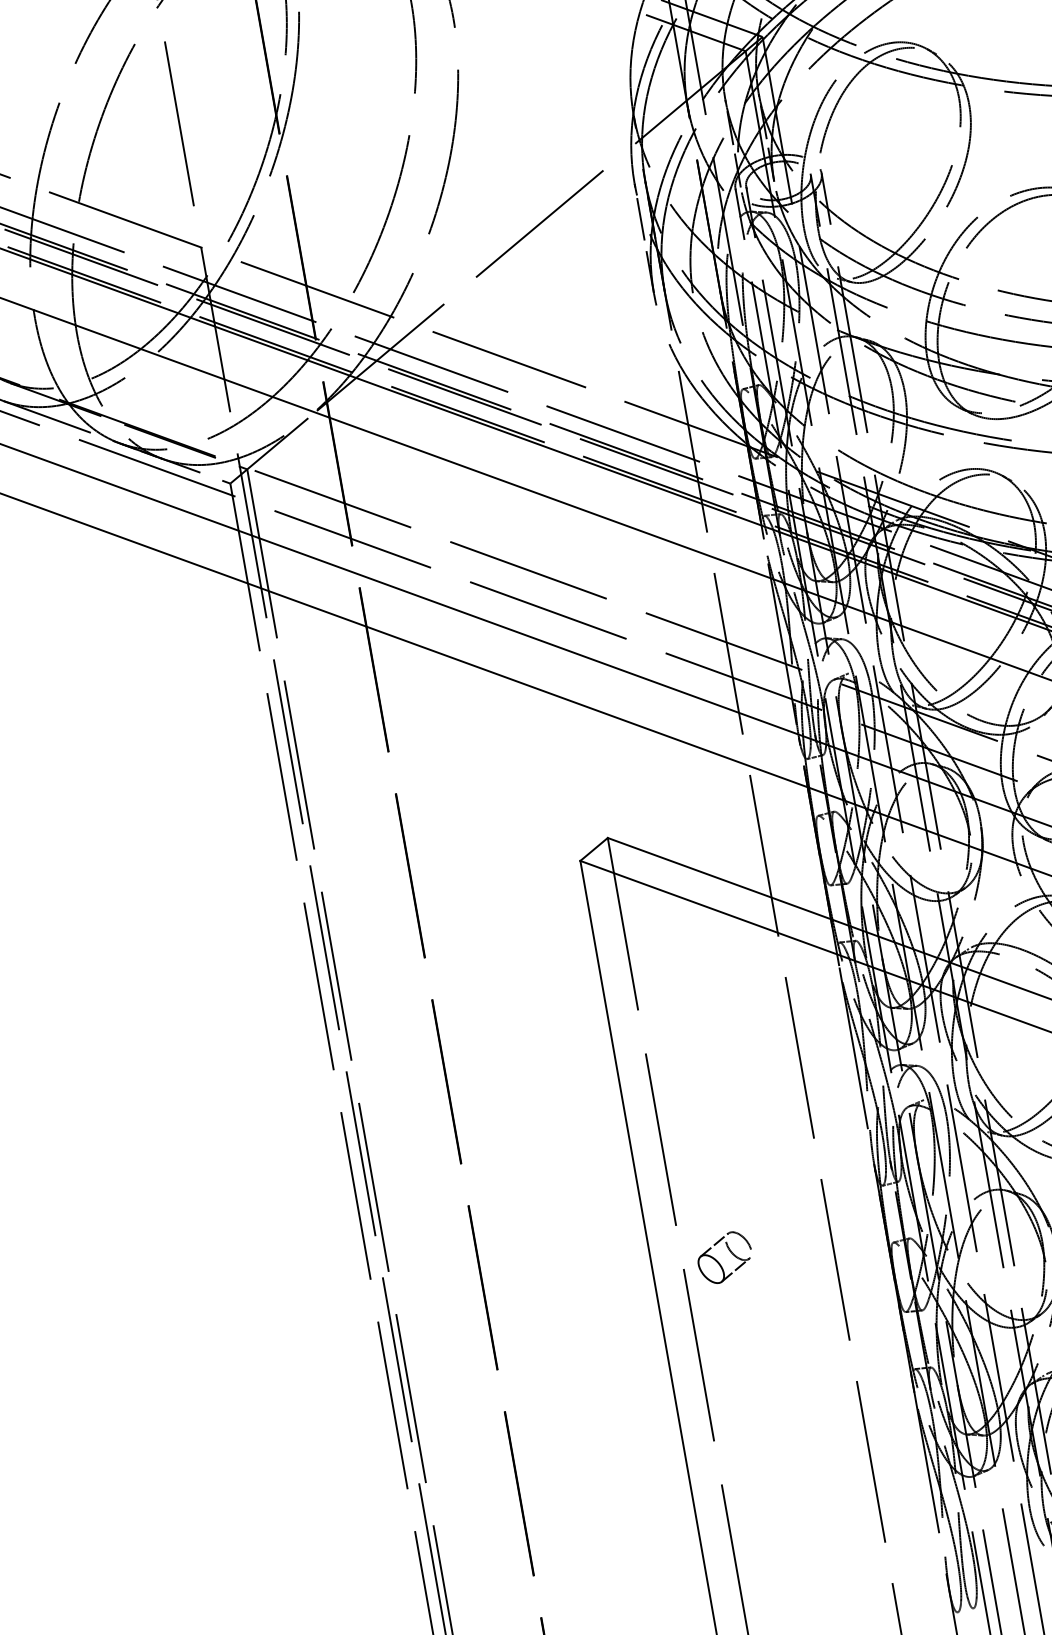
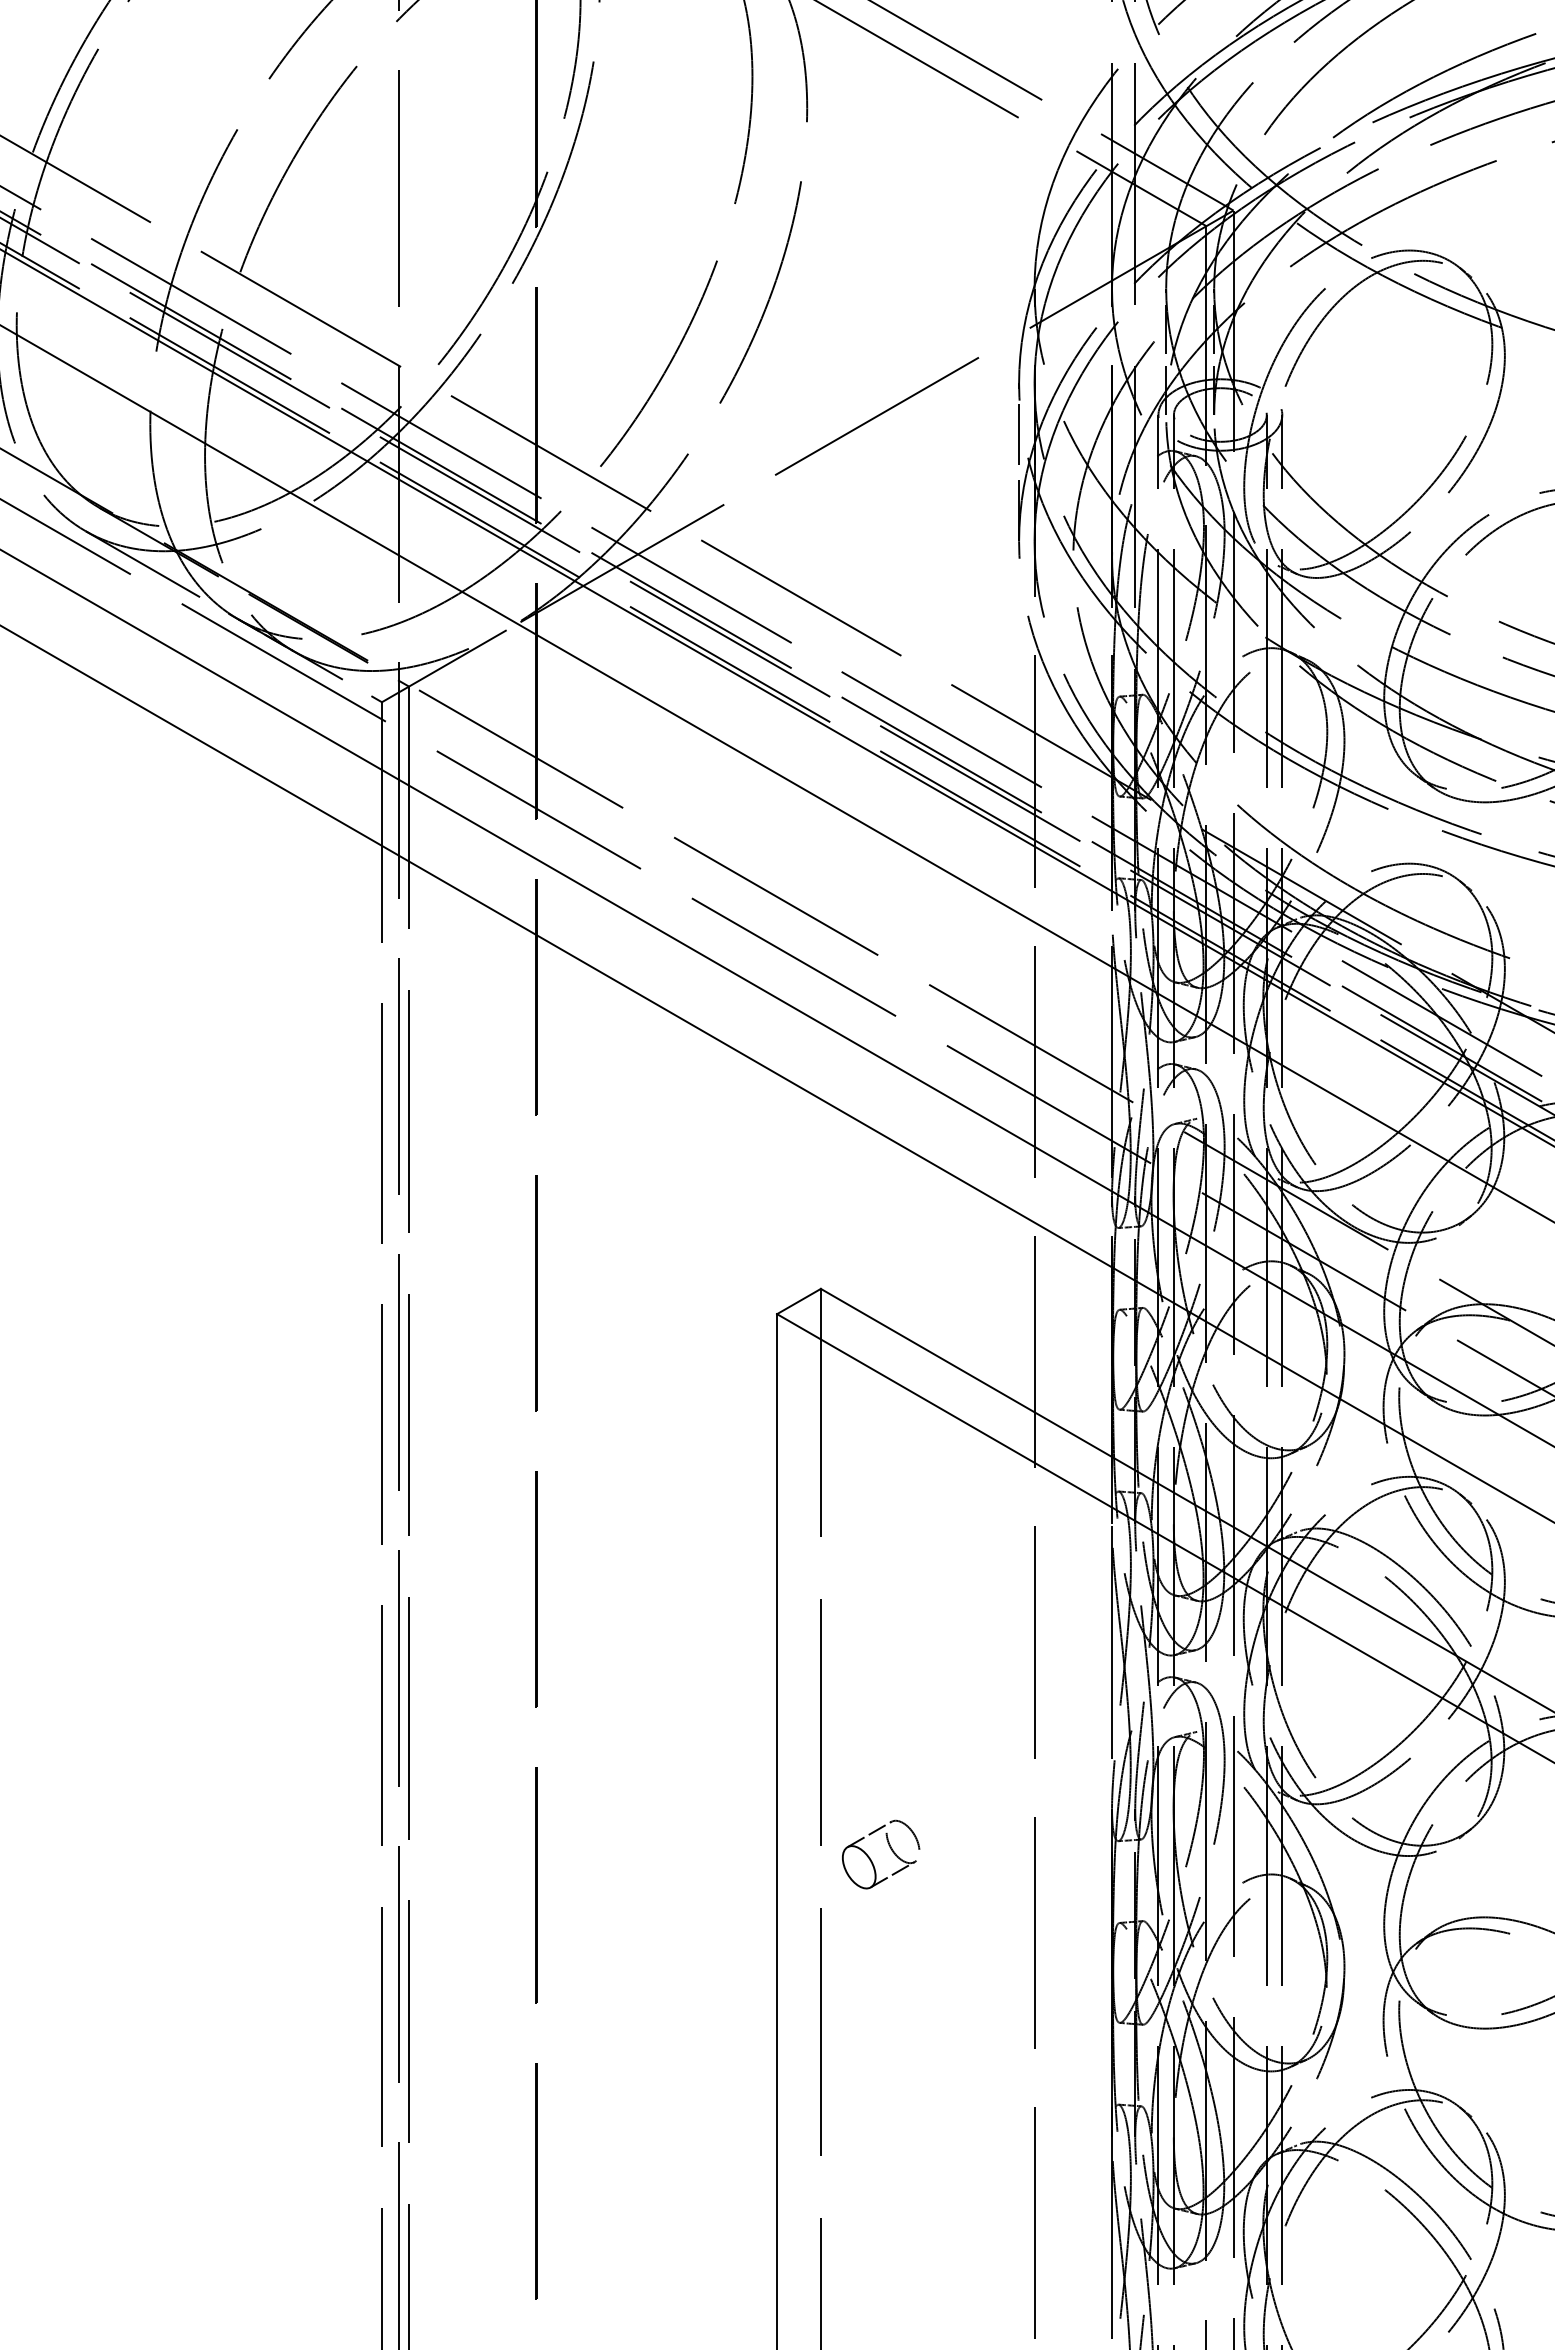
part: (730, 1252) -> (890, 1849), moved

